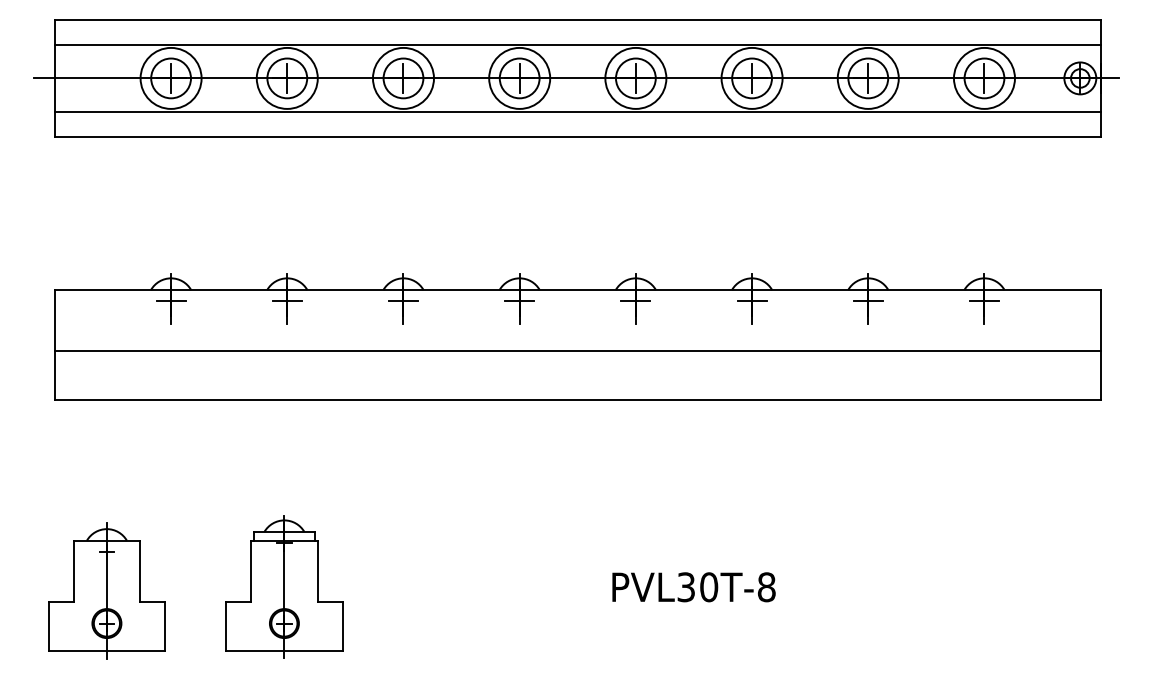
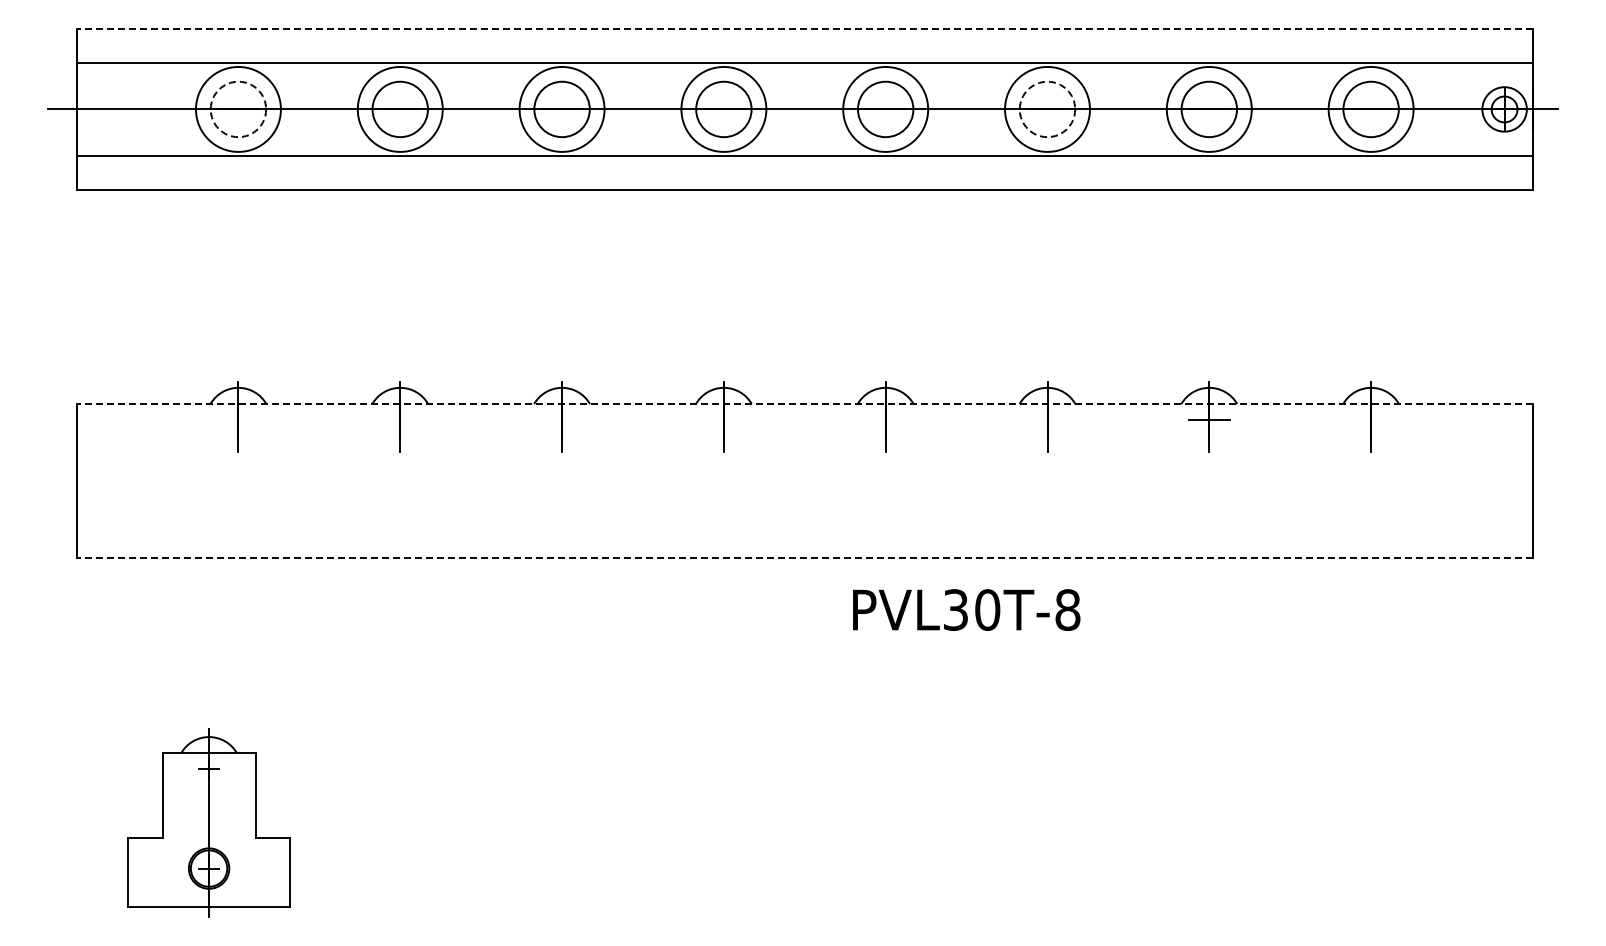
line: (577, 20) -> (804, 28), solid -> dashed
circle: (171, 78) -> (238, 109), solid -> dashed
line: (171, 78) -> (238, 109), removed
line: (287, 78) -> (400, 109), removed
line: (403, 78) -> (562, 109), removed
line: (519, 78) -> (723, 109), removed
line: (635, 78) -> (885, 109), removed
circle: (752, 78) -> (1047, 109), solid -> dashed
line: (752, 78) -> (1047, 109), removed
line: (868, 78) -> (1209, 109), removed
line: (984, 78) -> (1371, 109), removed
line: (577, 290) -> (804, 404), solid -> dashed
line: (171, 301) -> (238, 419), removed
line: (287, 301) -> (400, 419), removed
line: (403, 301) -> (561, 419), removed
line: (519, 301) -> (723, 419), removed
line: (635, 301) -> (885, 419), removed
line: (752, 301) -> (1047, 419), removed
line: (984, 301) -> (1370, 419), removed
line: (577, 350) -> (804, 488), removed
line: (577, 400) -> (804, 557), solid -> dashed
part: (283, 586) -> (395, 816), removed
text: (693, 586) -> (966, 609), moved
part: (106, 590) -> (208, 822), moved

